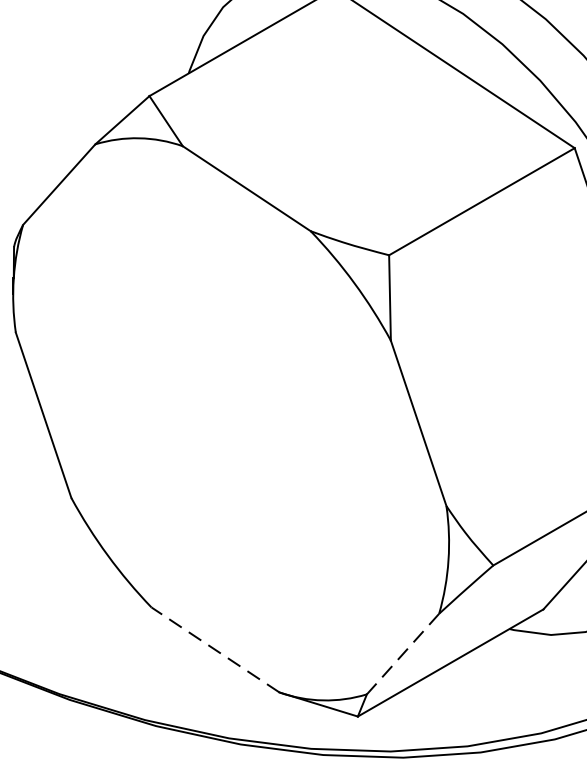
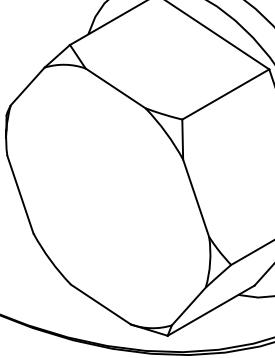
line: (214, 649) -> (100, 304), dashed -> solid
line: (402, 654) -> (188, 306), dashed -> solid

